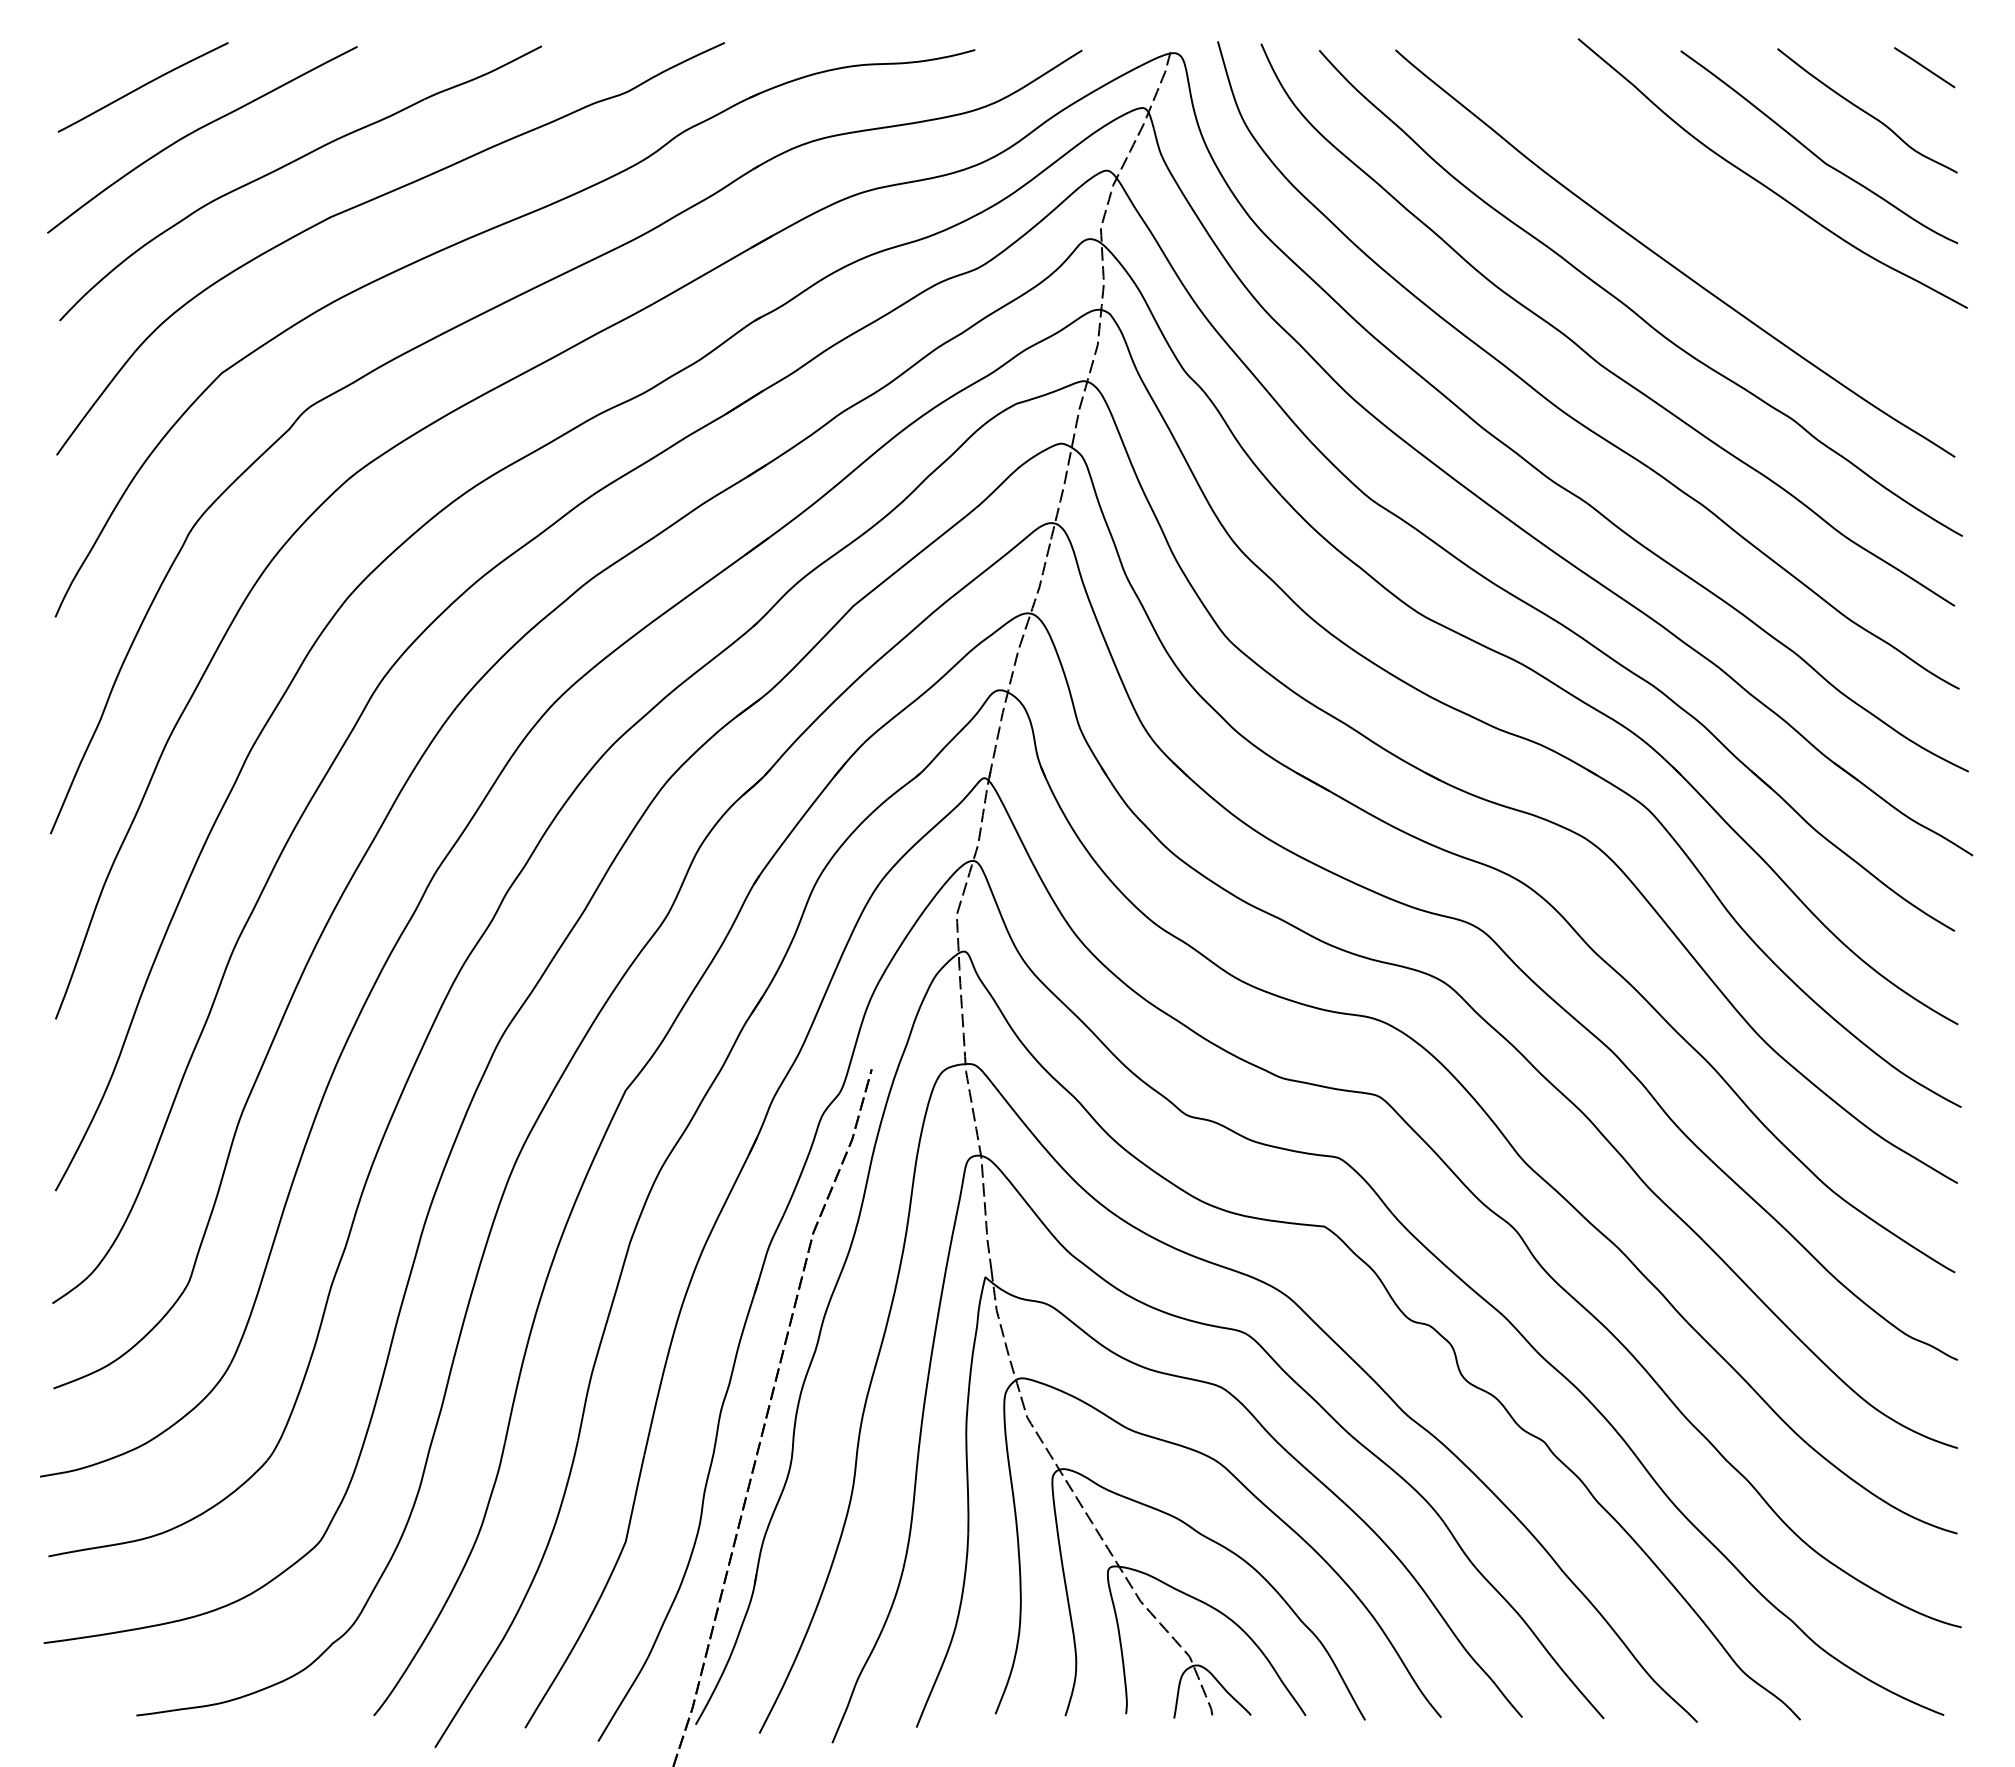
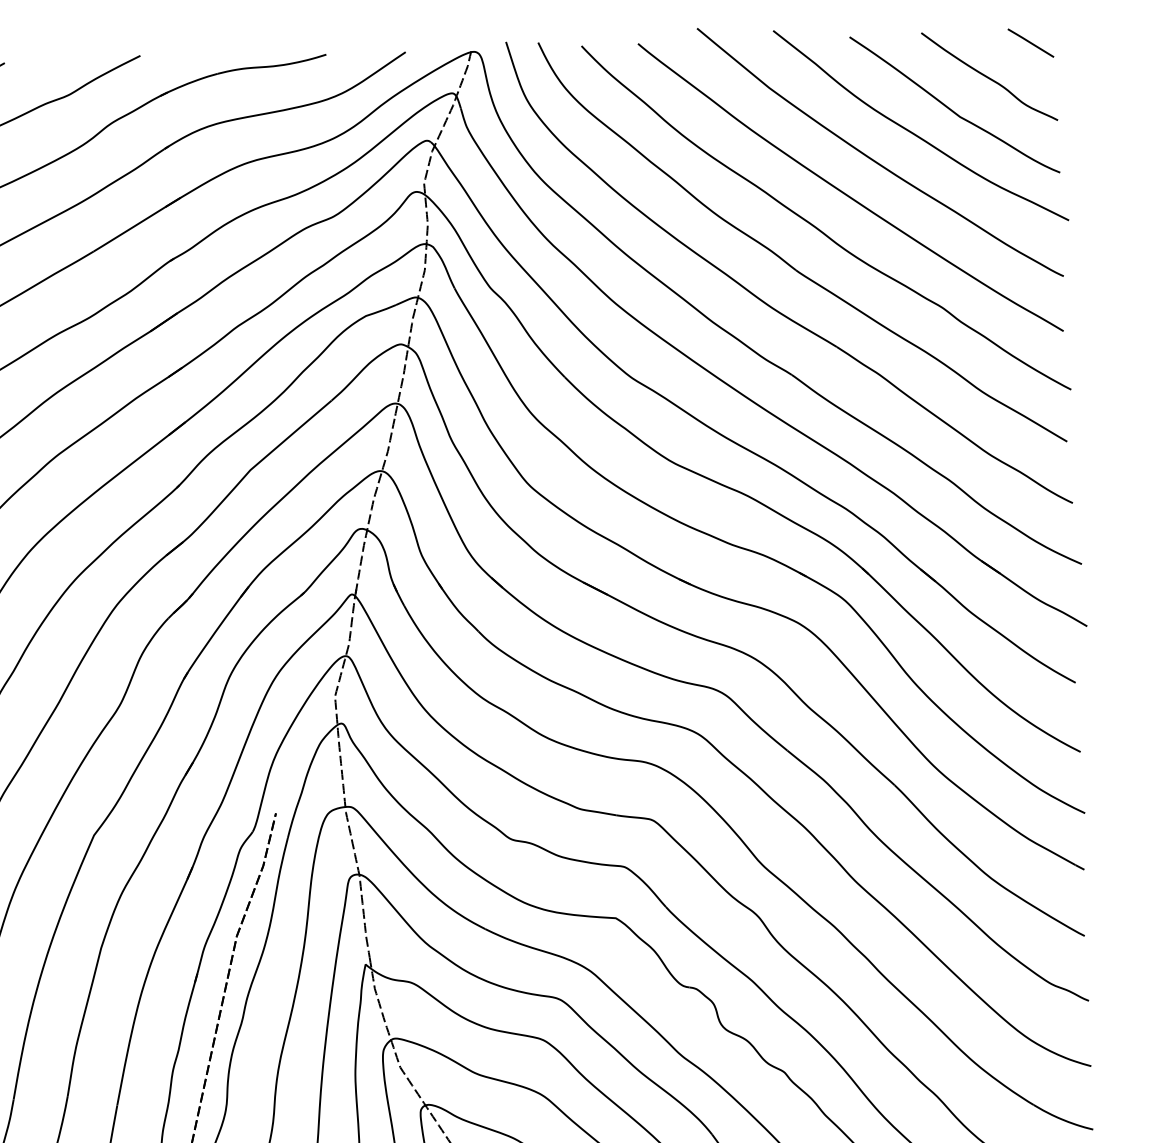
curve: (1709, 218) -> (875, 160), added

